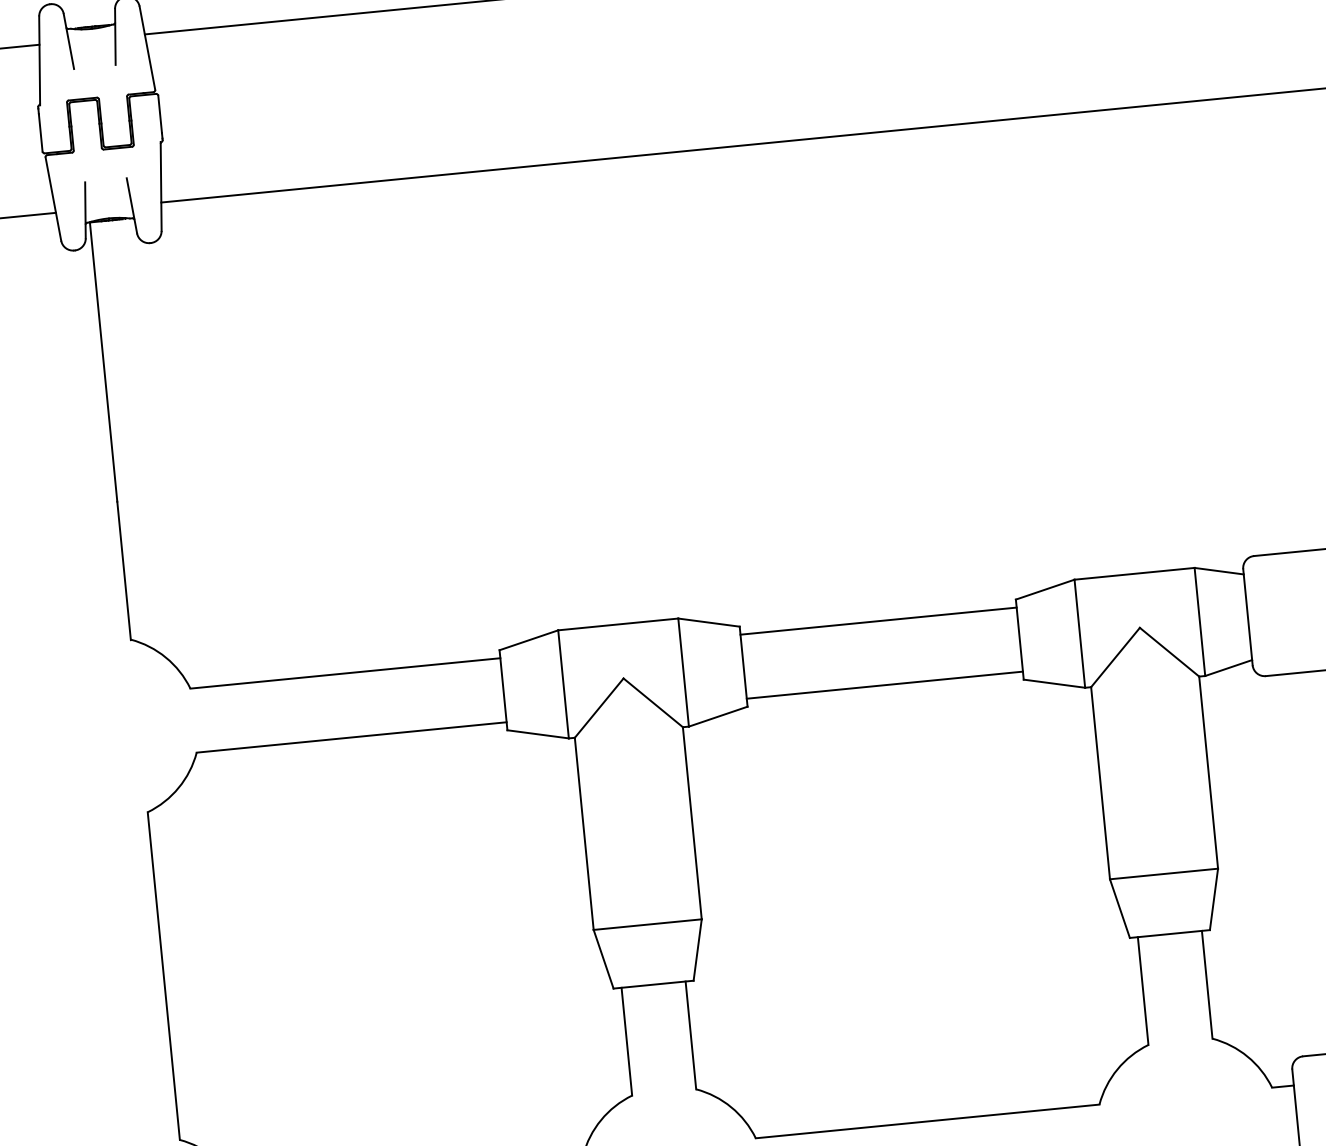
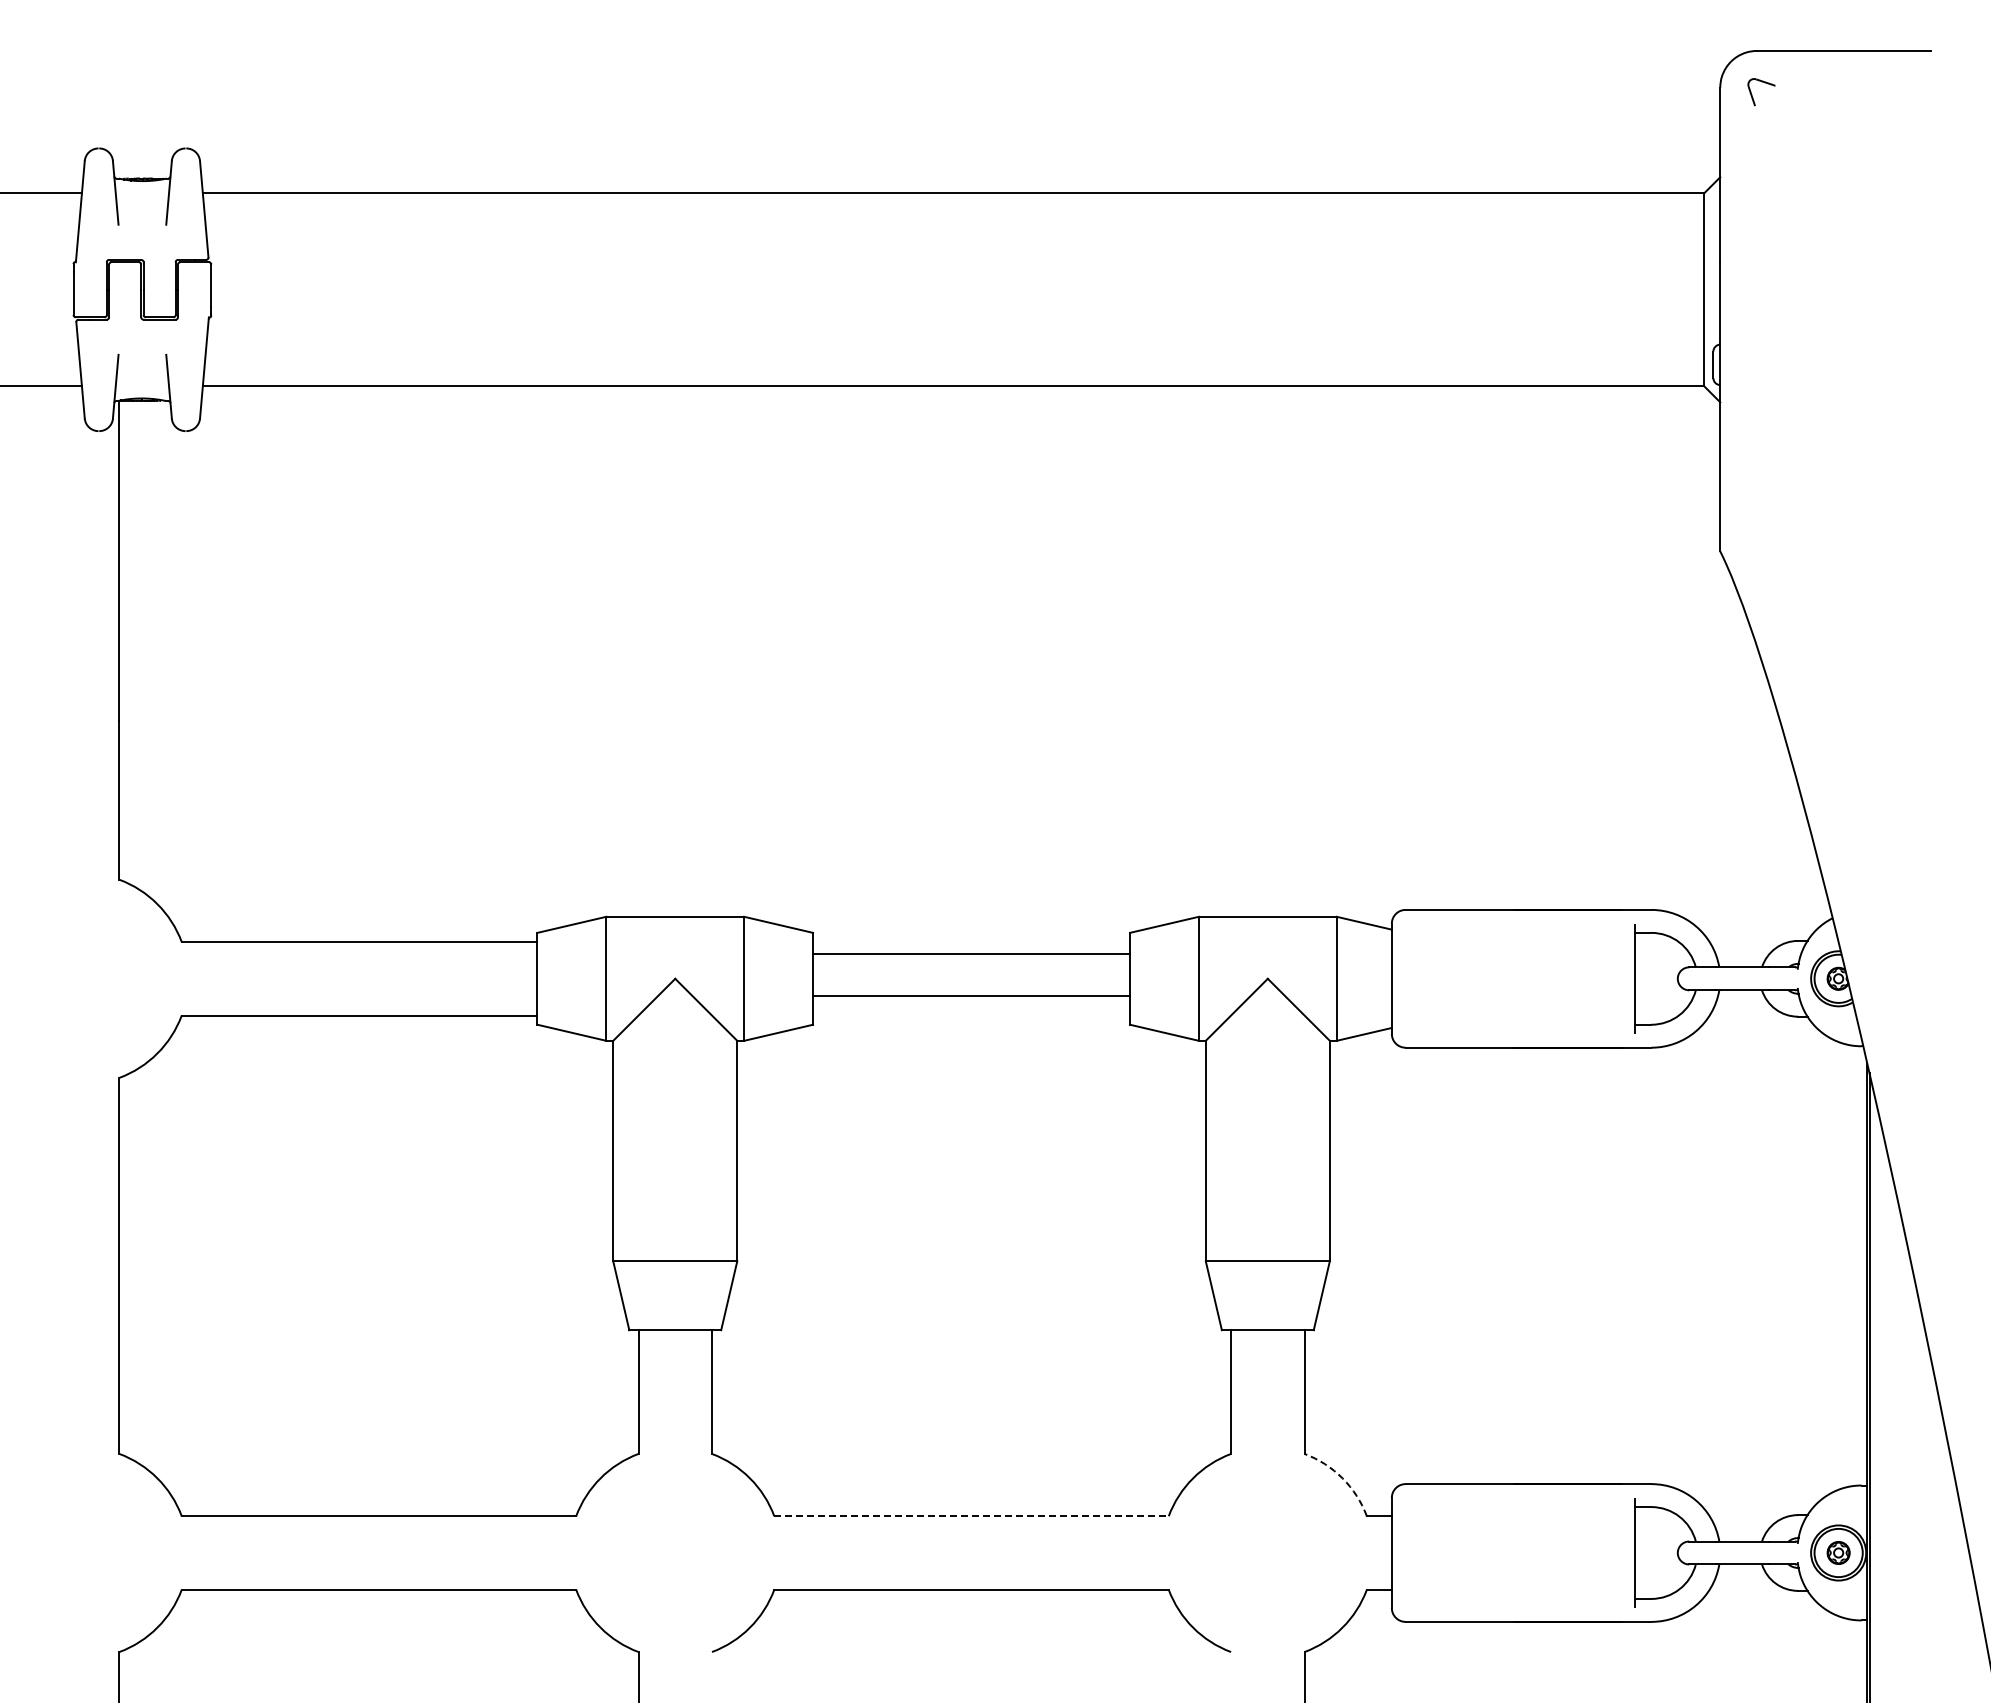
line: (878, 621) -> (971, 996), moved
line: (884, 685) -> (971, 953), moved
arc: (1247, 1056) -> (1342, 1478), solid -> dashed
line: (928, 1121) -> (972, 1516), solid -> dashed

